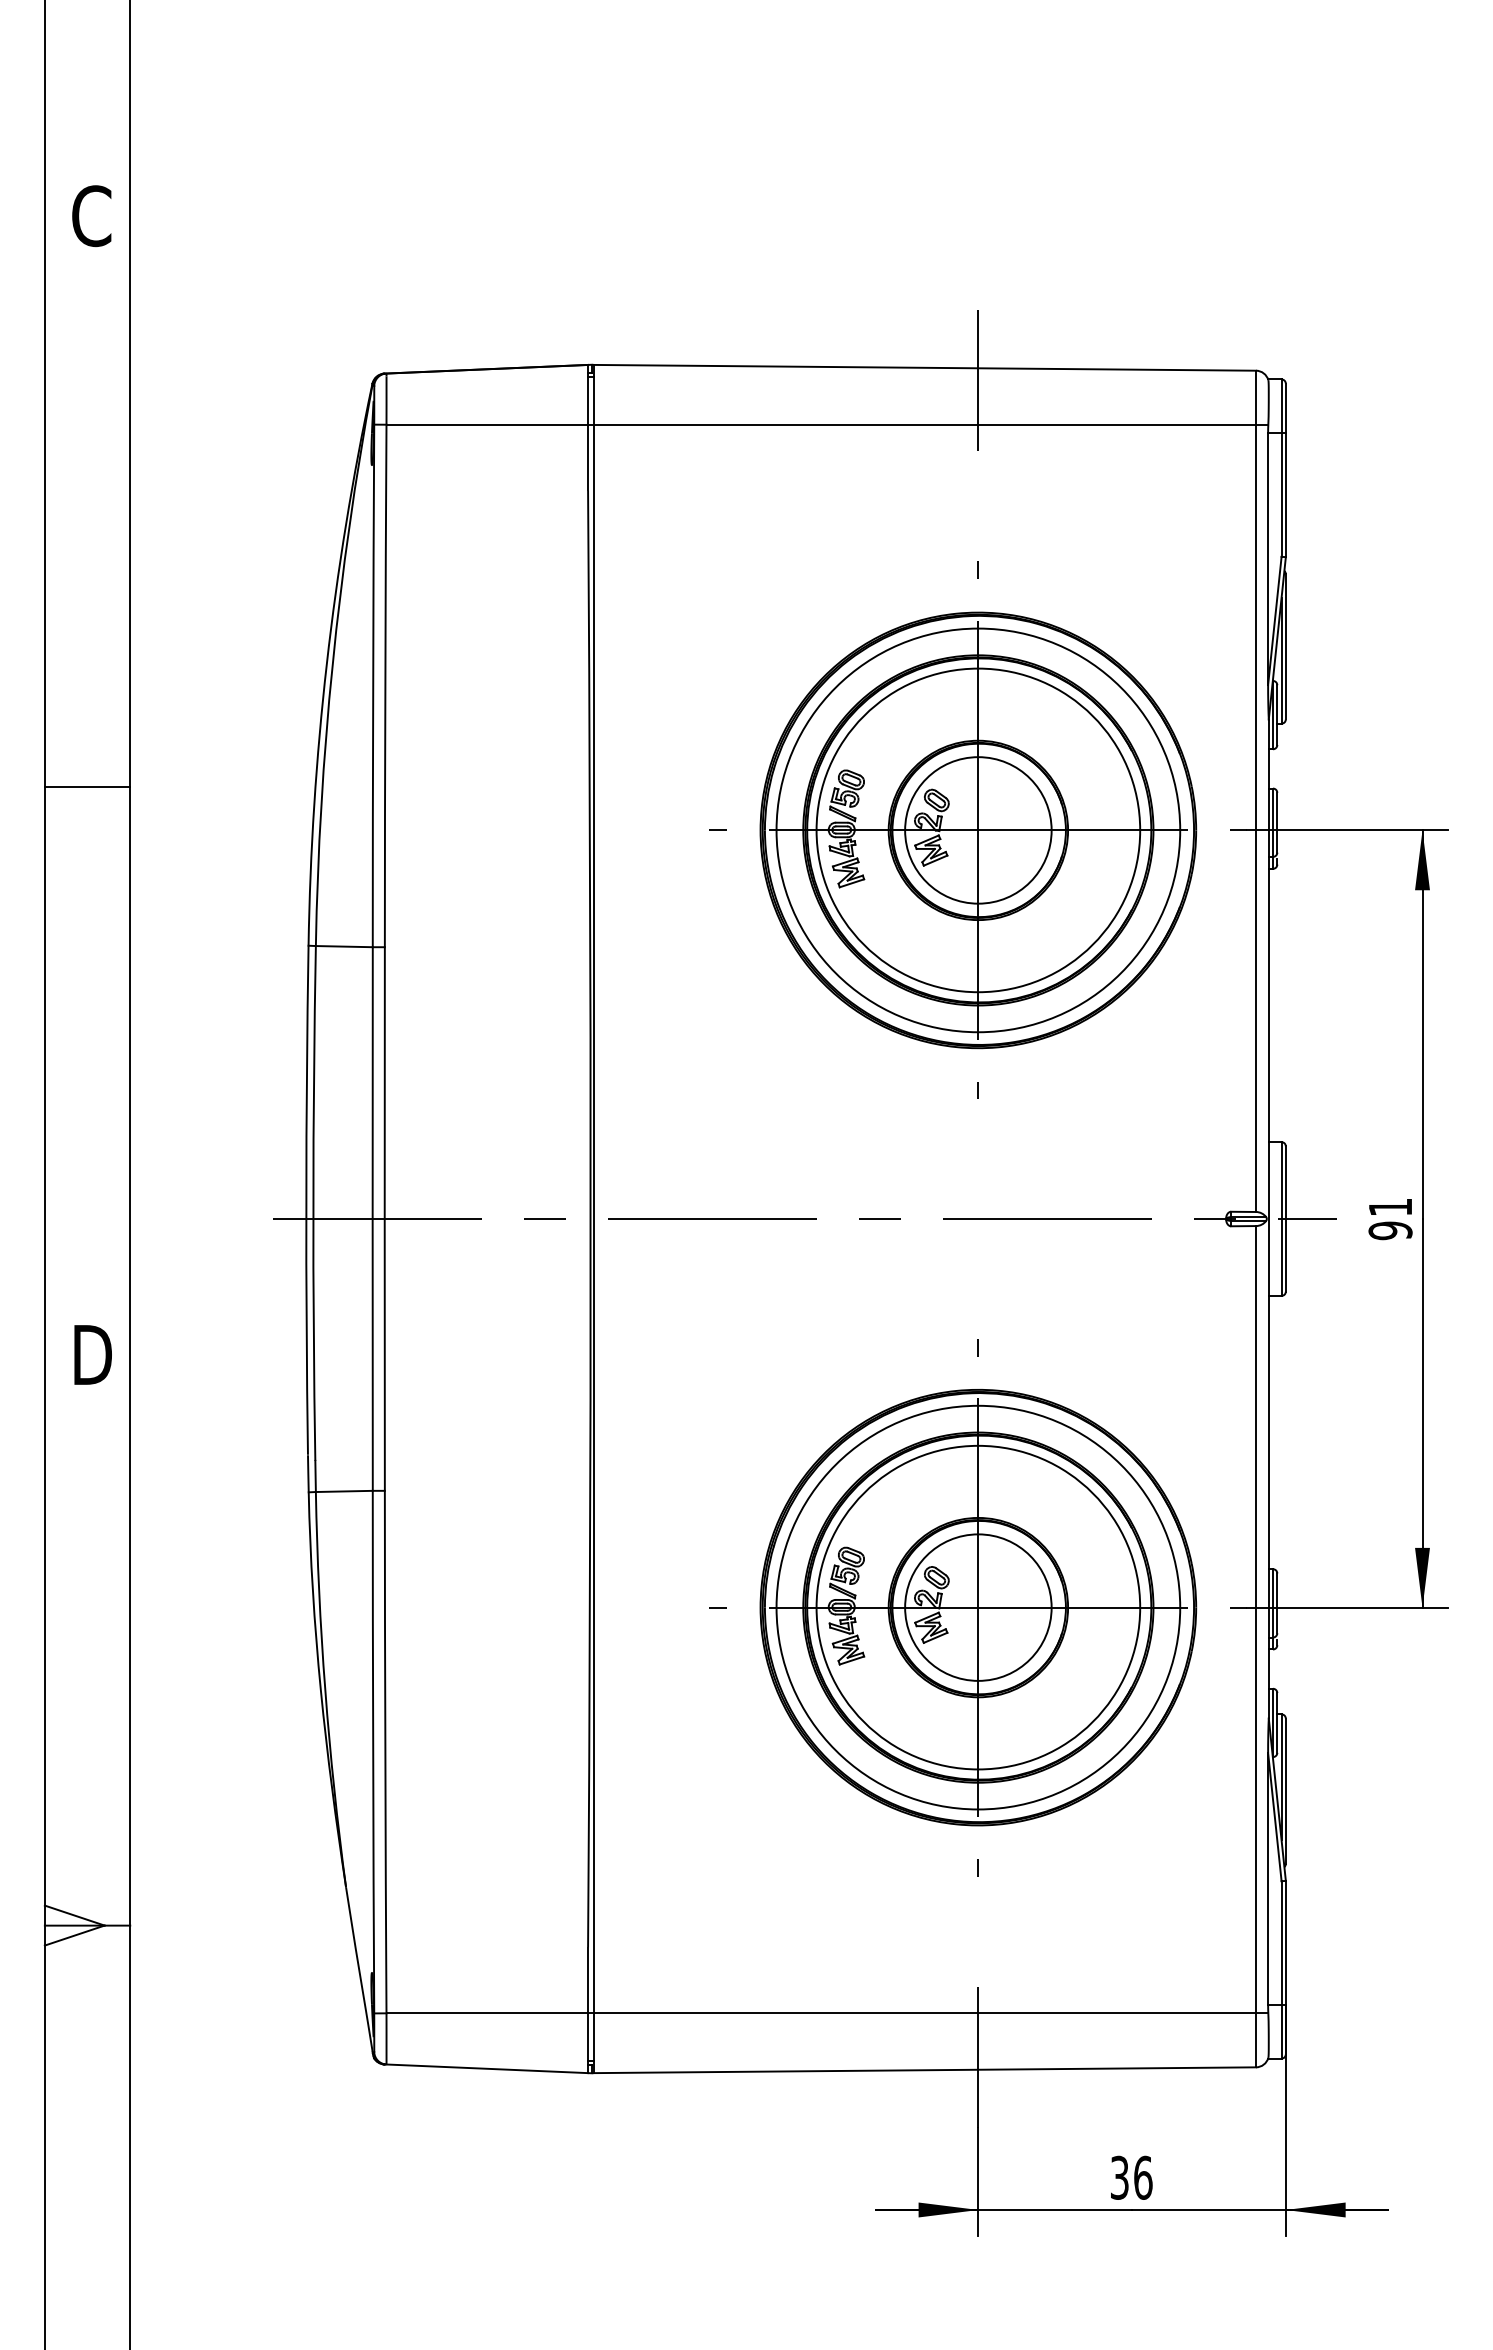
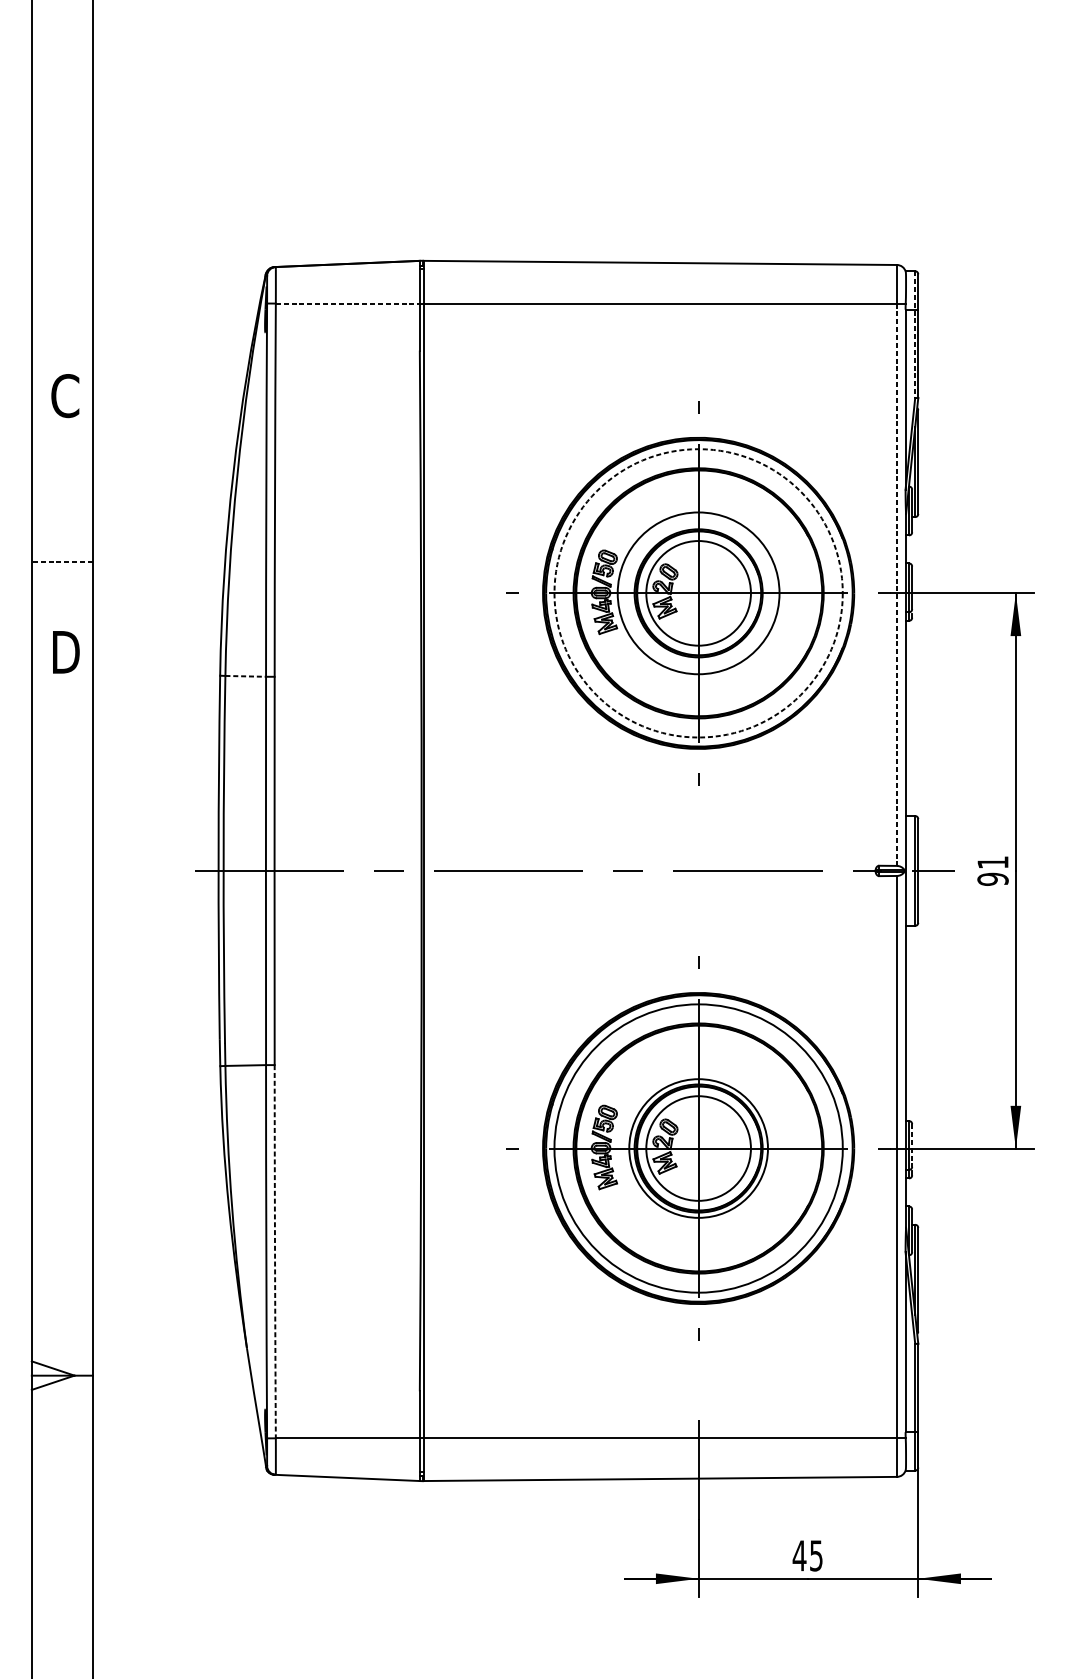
text: (91, 216) -> (65, 396), moved
line: (978, 380) -> (698, 271), removed
line: (487, 424) -> (347, 303), solid -> dashed
line: (1281, 468) -> (915, 334), solid -> dashed
line: (87, 786) -> (62, 561), solid -> dashed
line: (1256, 818) -> (897, 584), solid -> dashed
circle: (978, 830) -> (698, 593), size x0.7
circle: (978, 830) -> (698, 593), solid -> dashed
line: (344, 946) -> (245, 676), solid -> dashed
text: (92, 1354) -> (65, 651), moved
line: (1277, 1603) -> (912, 1145), solid -> dashed
circle: (978, 1607) -> (698, 1148), size x0.6
arc: (385, 1752) -> (275, 1252), solid -> dashed
text: (1131, 2177) -> (808, 1555), 36 -> 45

